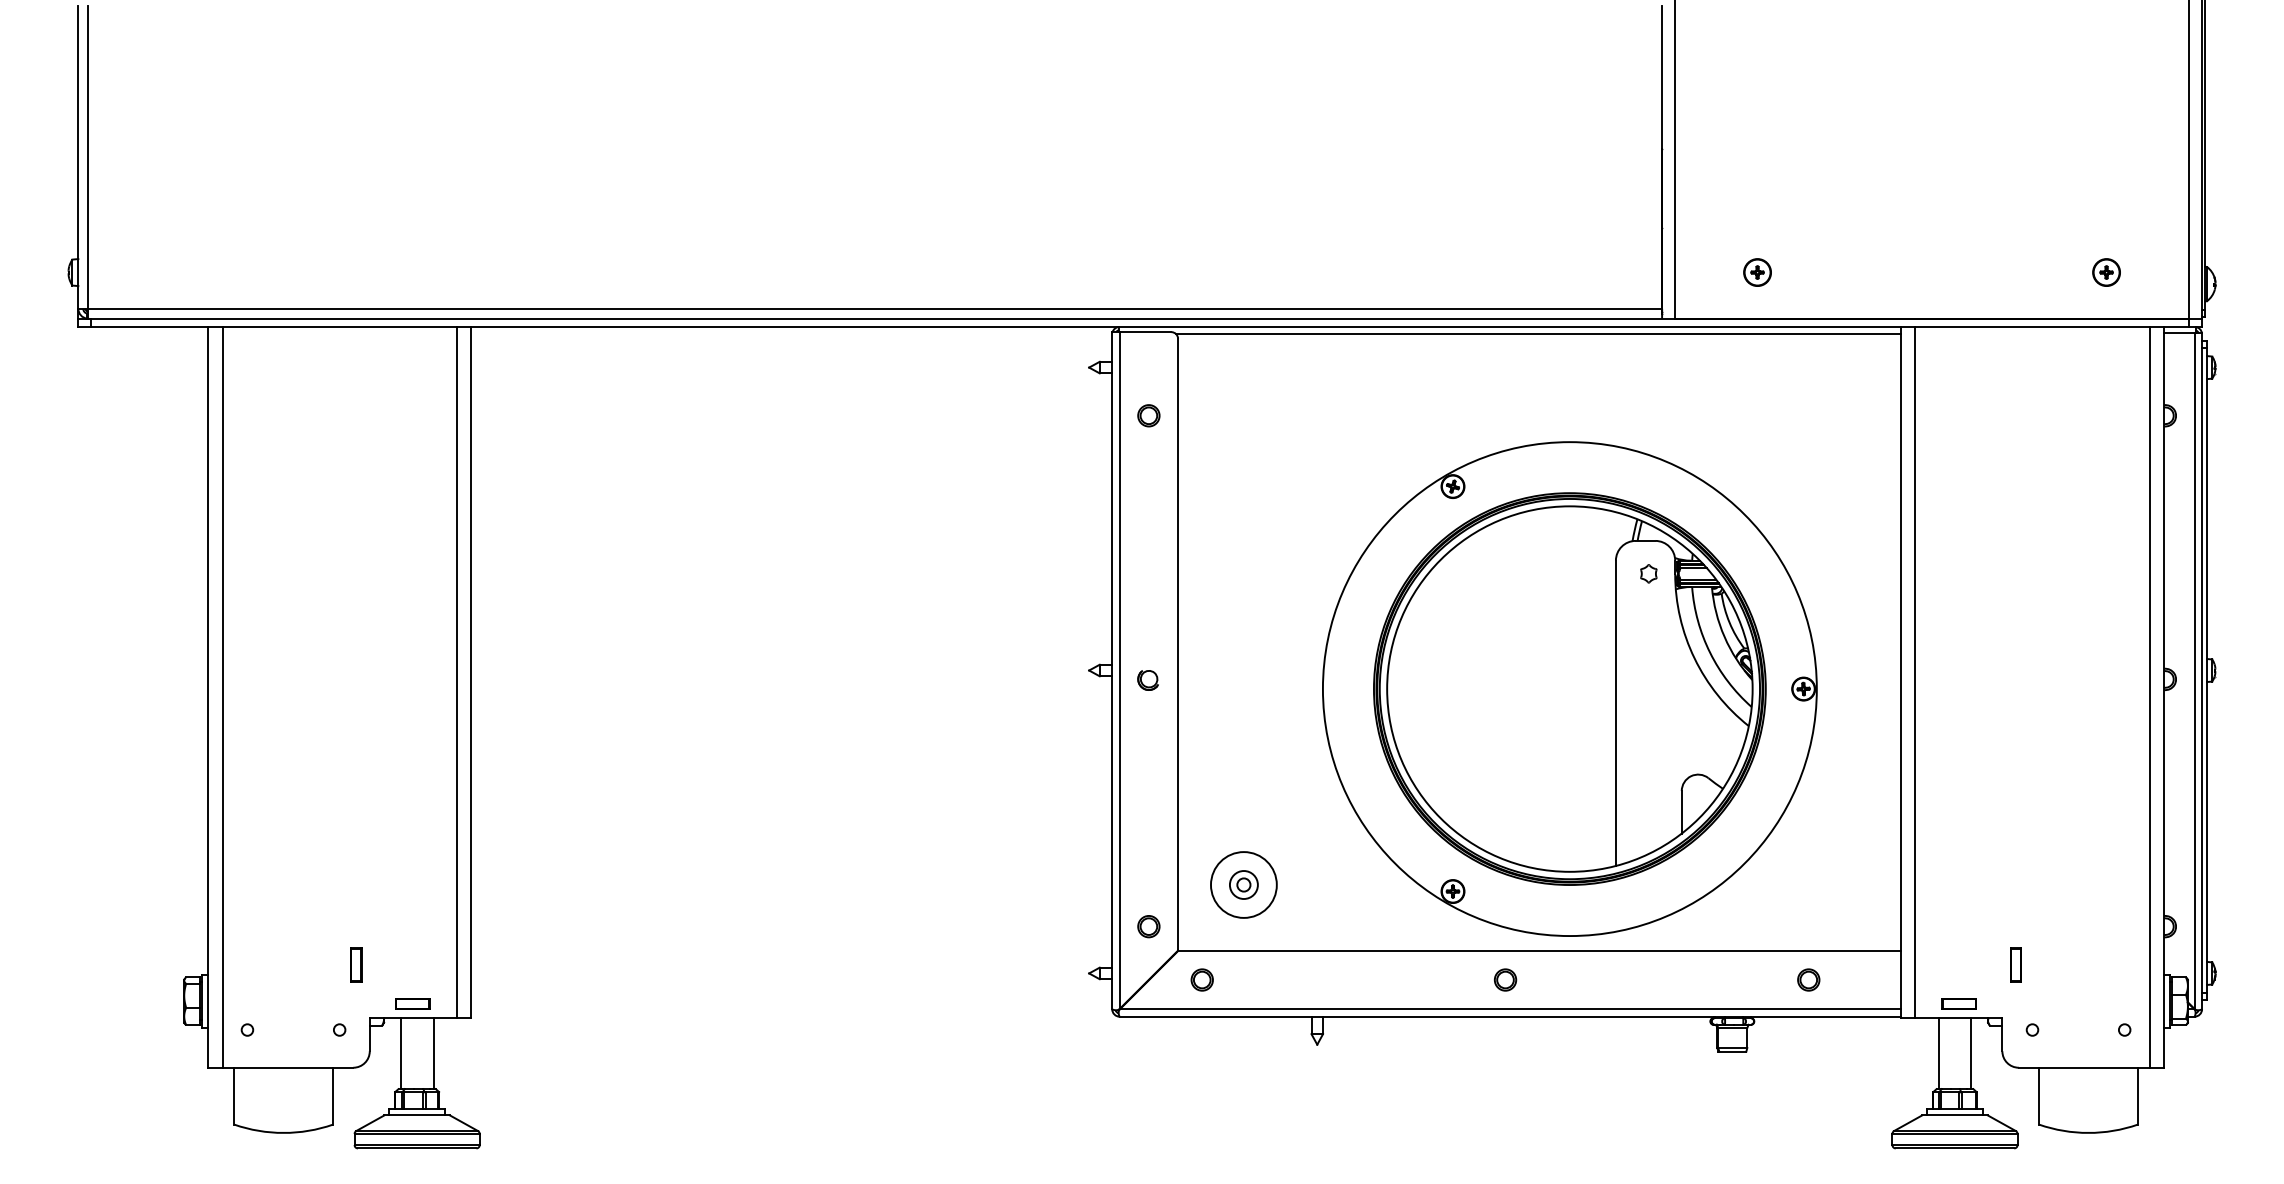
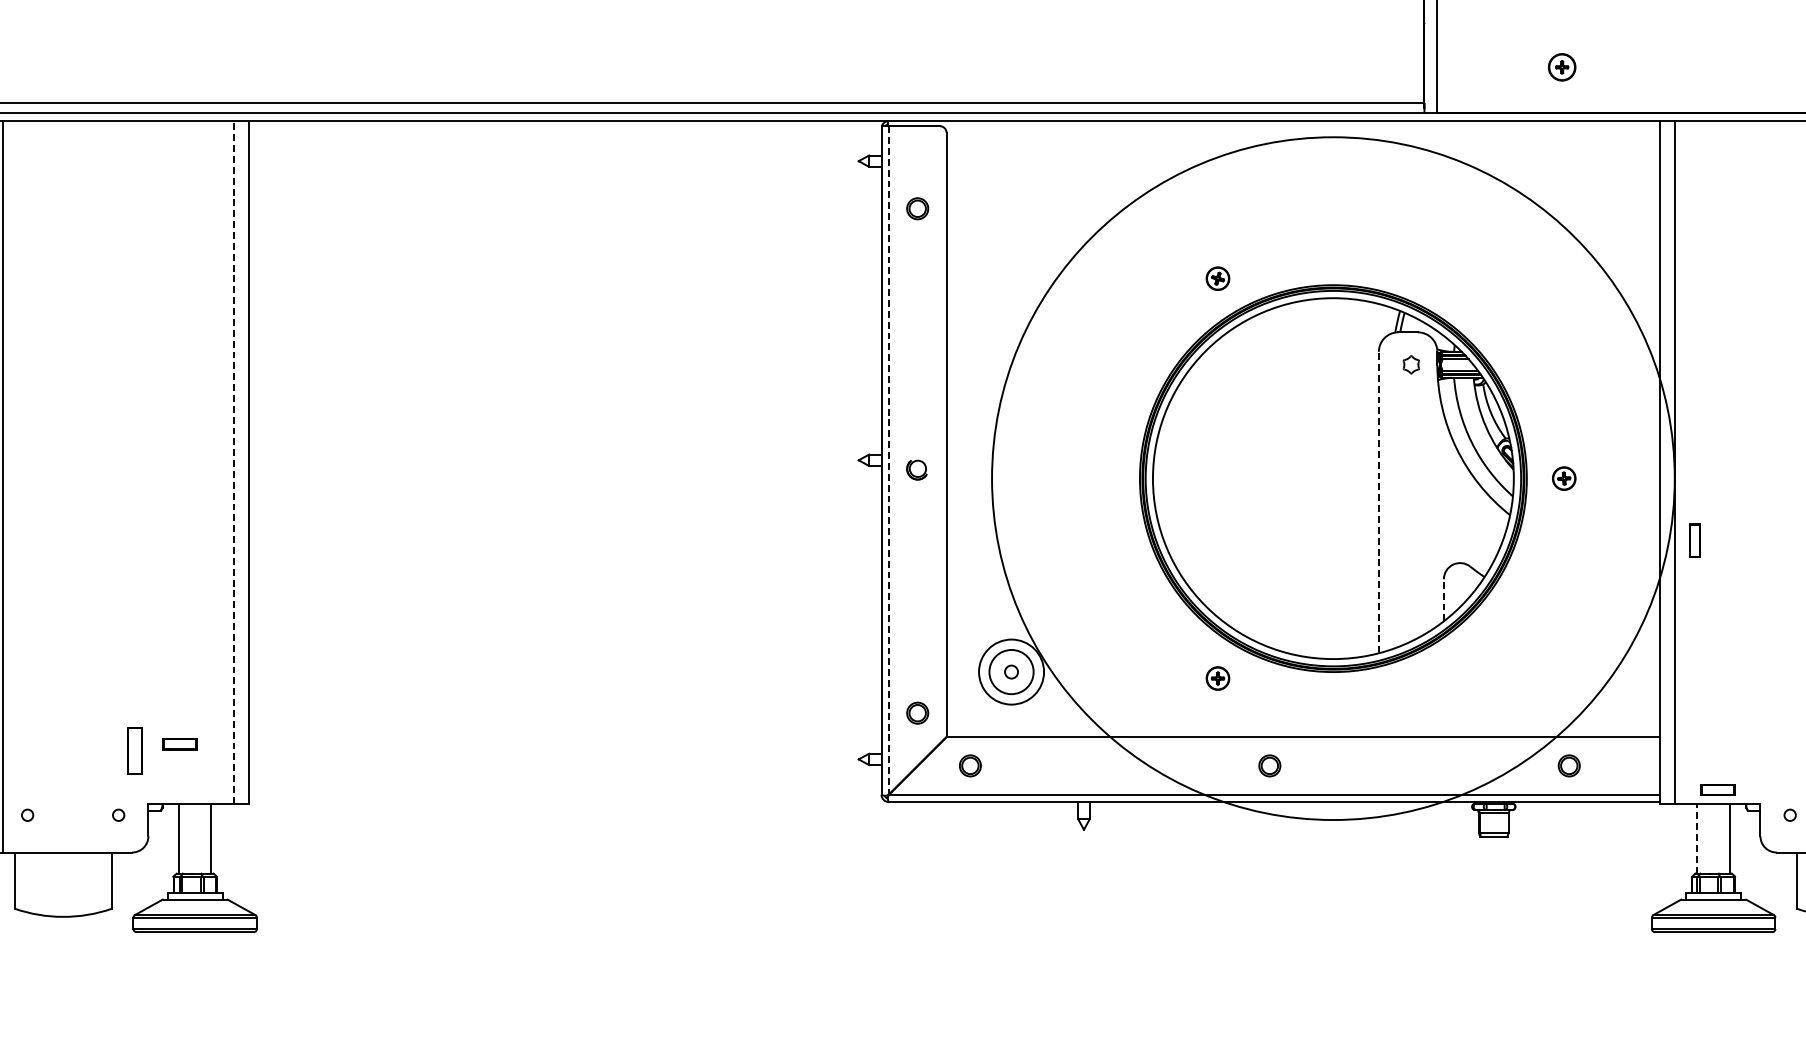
part: (1757, 272) -> (1562, 67), moved
line: (1538, 334) -> (1302, 128), removed
line: (1119, 671) -> (888, 461), solid -> dashed
line: (456, 672) -> (234, 462), solid -> dashed
circle: (1569, 689) -> (1333, 479), size x1.4
line: (1615, 713) -> (1378, 502), solid -> dashed
line: (1681, 811) -> (1443, 599), solid -> dashed
circle: (1243, 885) -> (1011, 672), size x1.6
part: (356, 964) -> (135, 750), size x1.4
part: (2015, 964) -> (1694, 540), moved
part: (412, 1003) -> (179, 743), moved
line: (1938, 1053) -> (1697, 838), solid -> dashed

